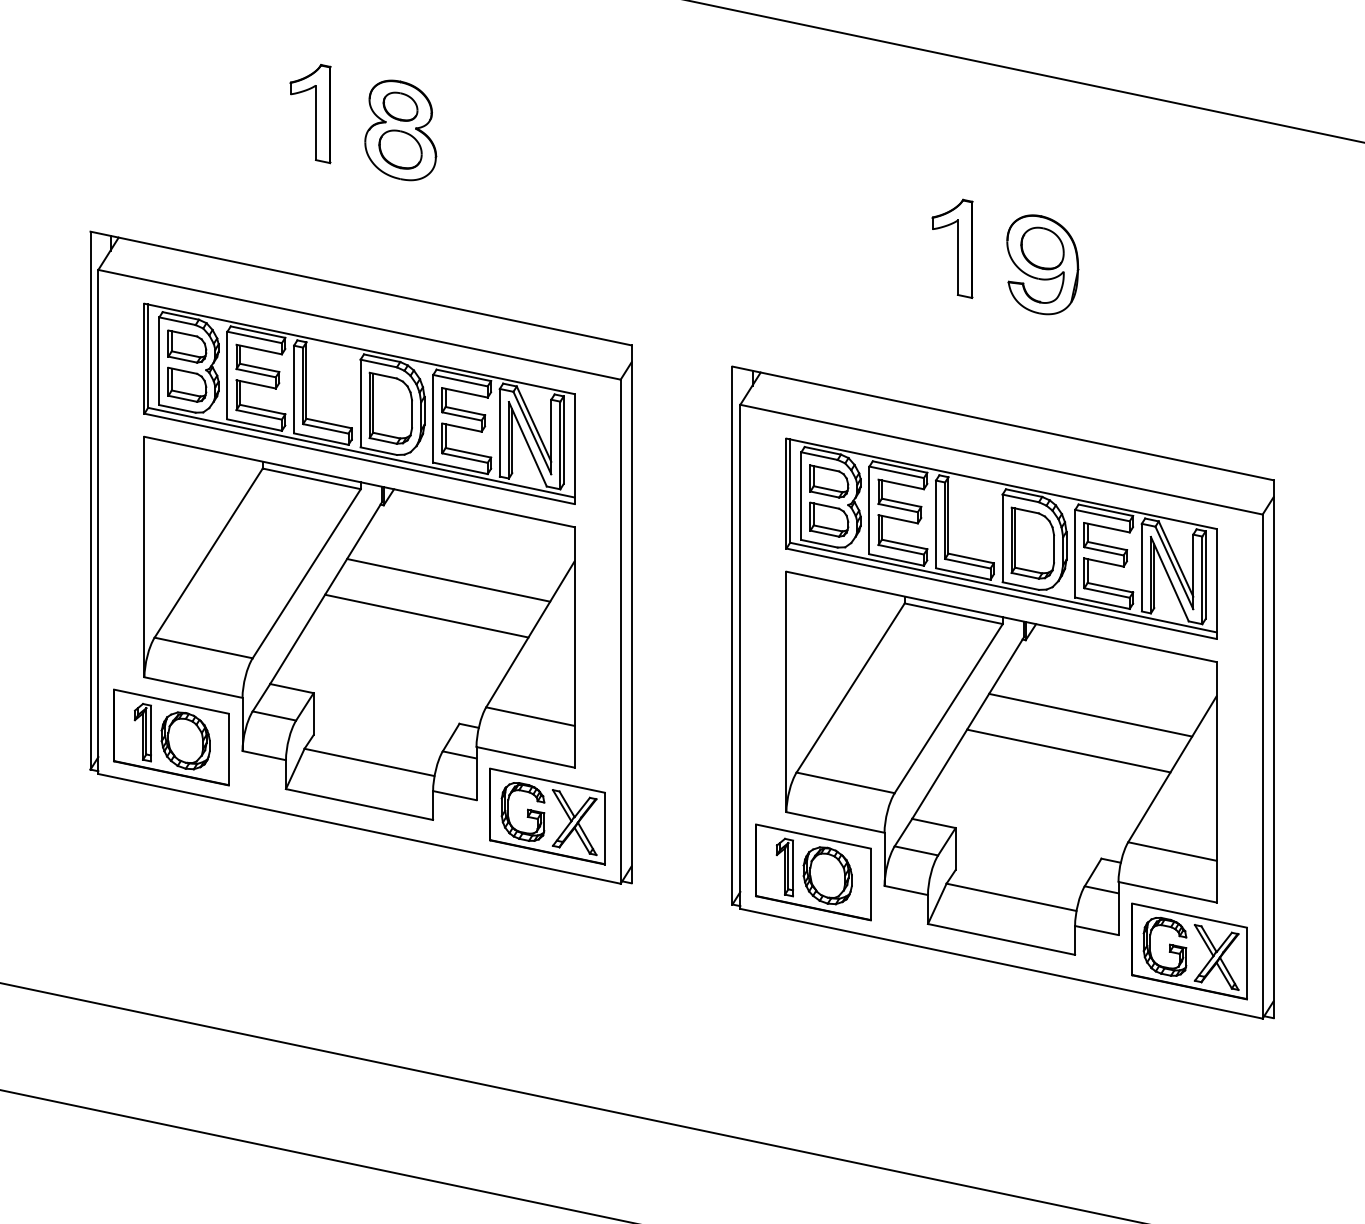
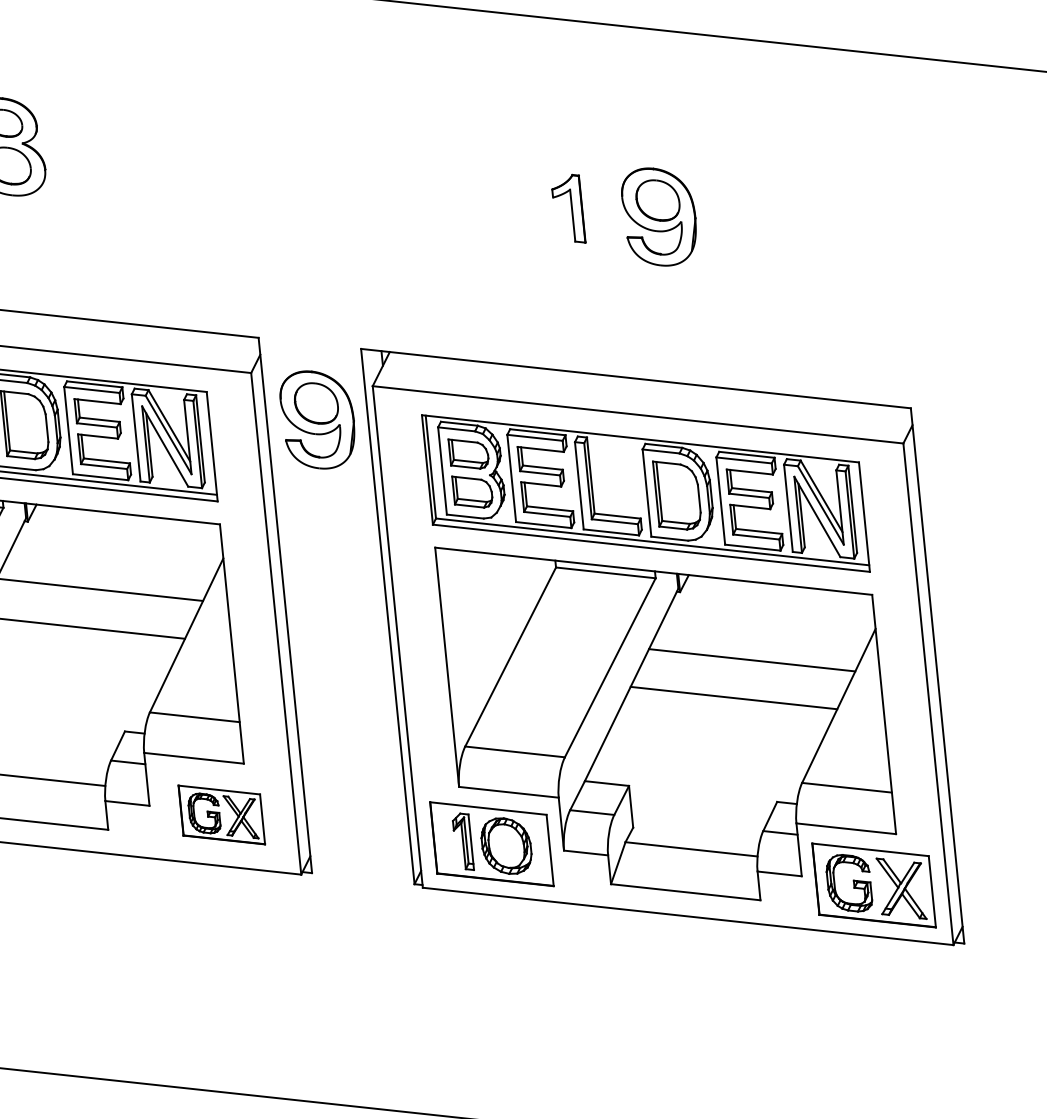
part: (952, 248) -> (568, 209), size x0.7
part: (682, 432) -> (317, 419), added
part: (547, 816) -> (221, 814), size x0.7

